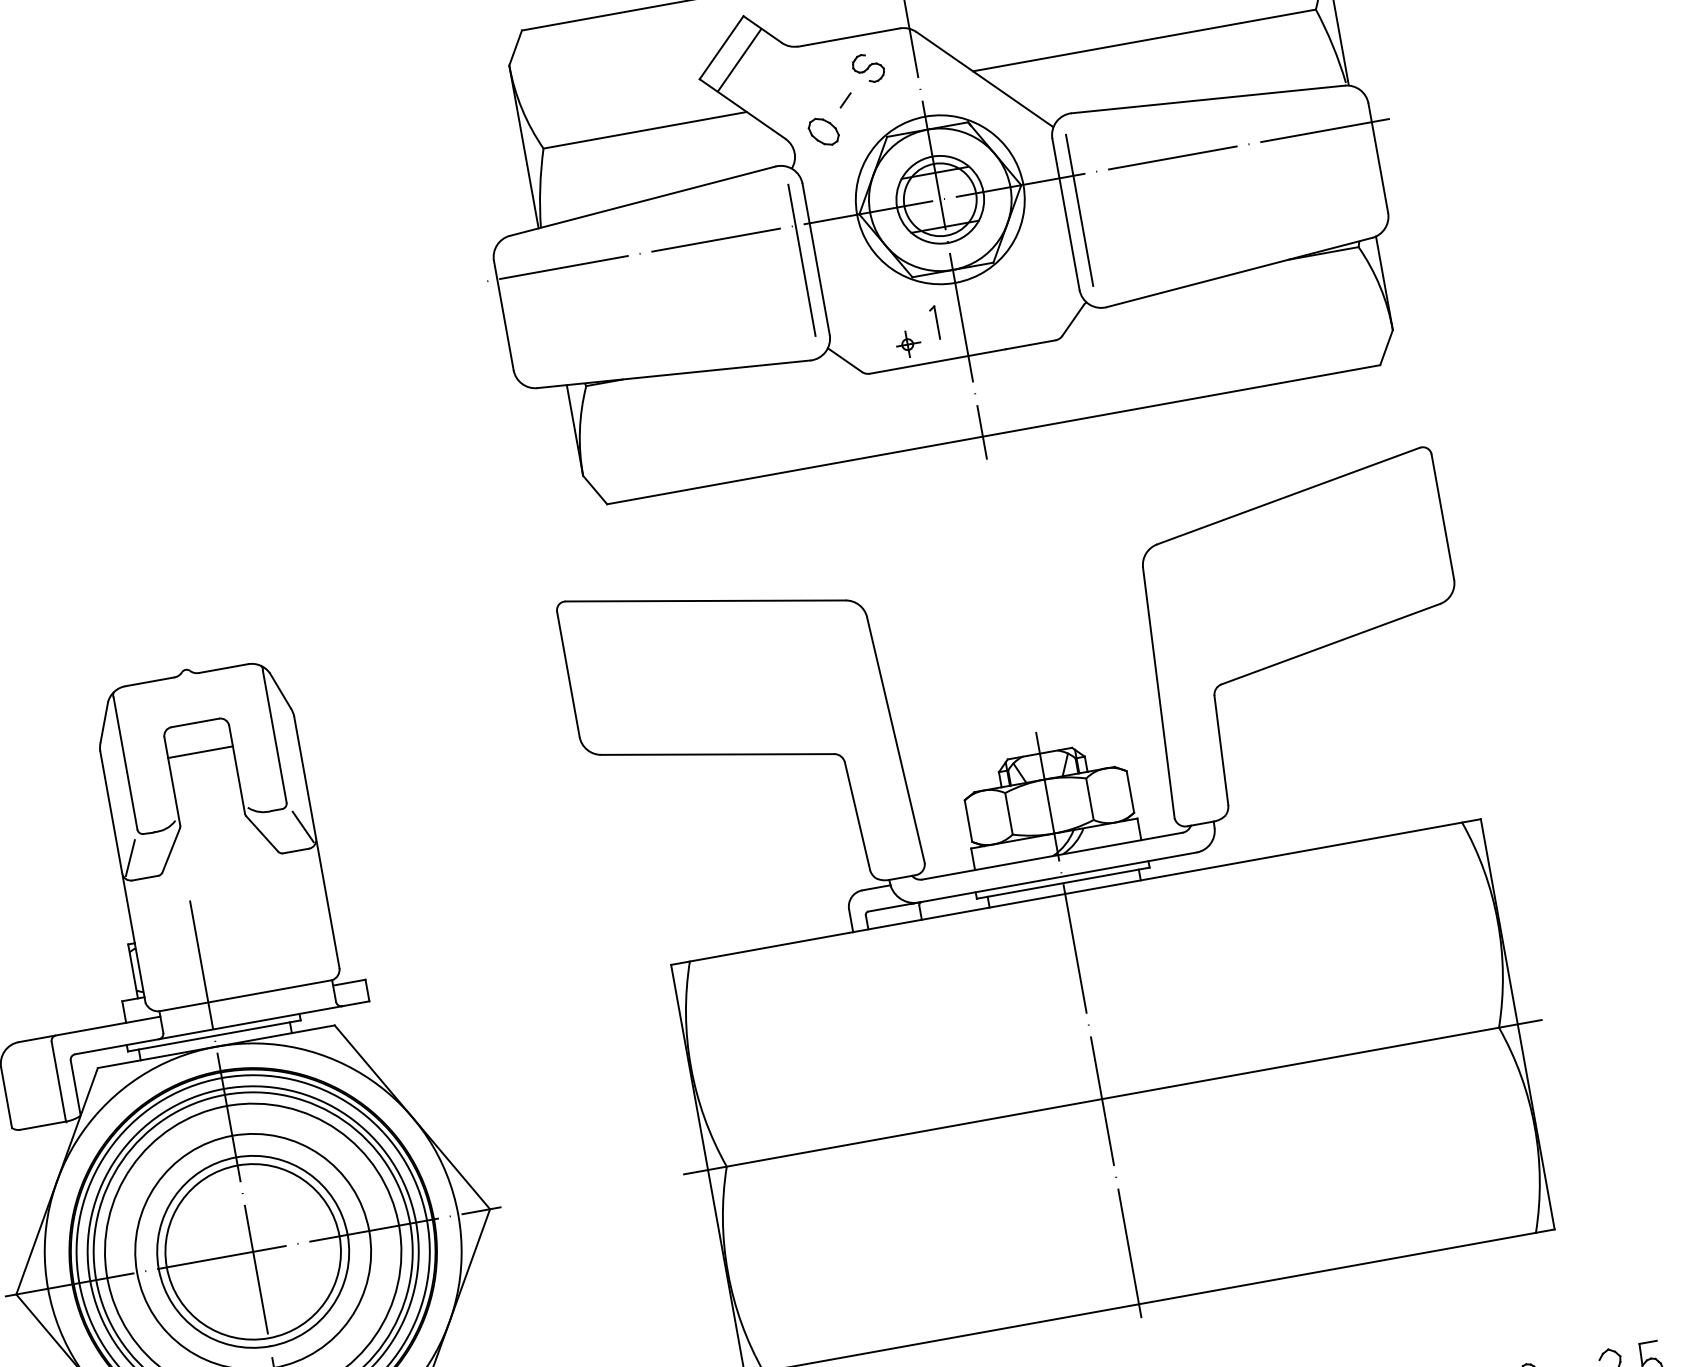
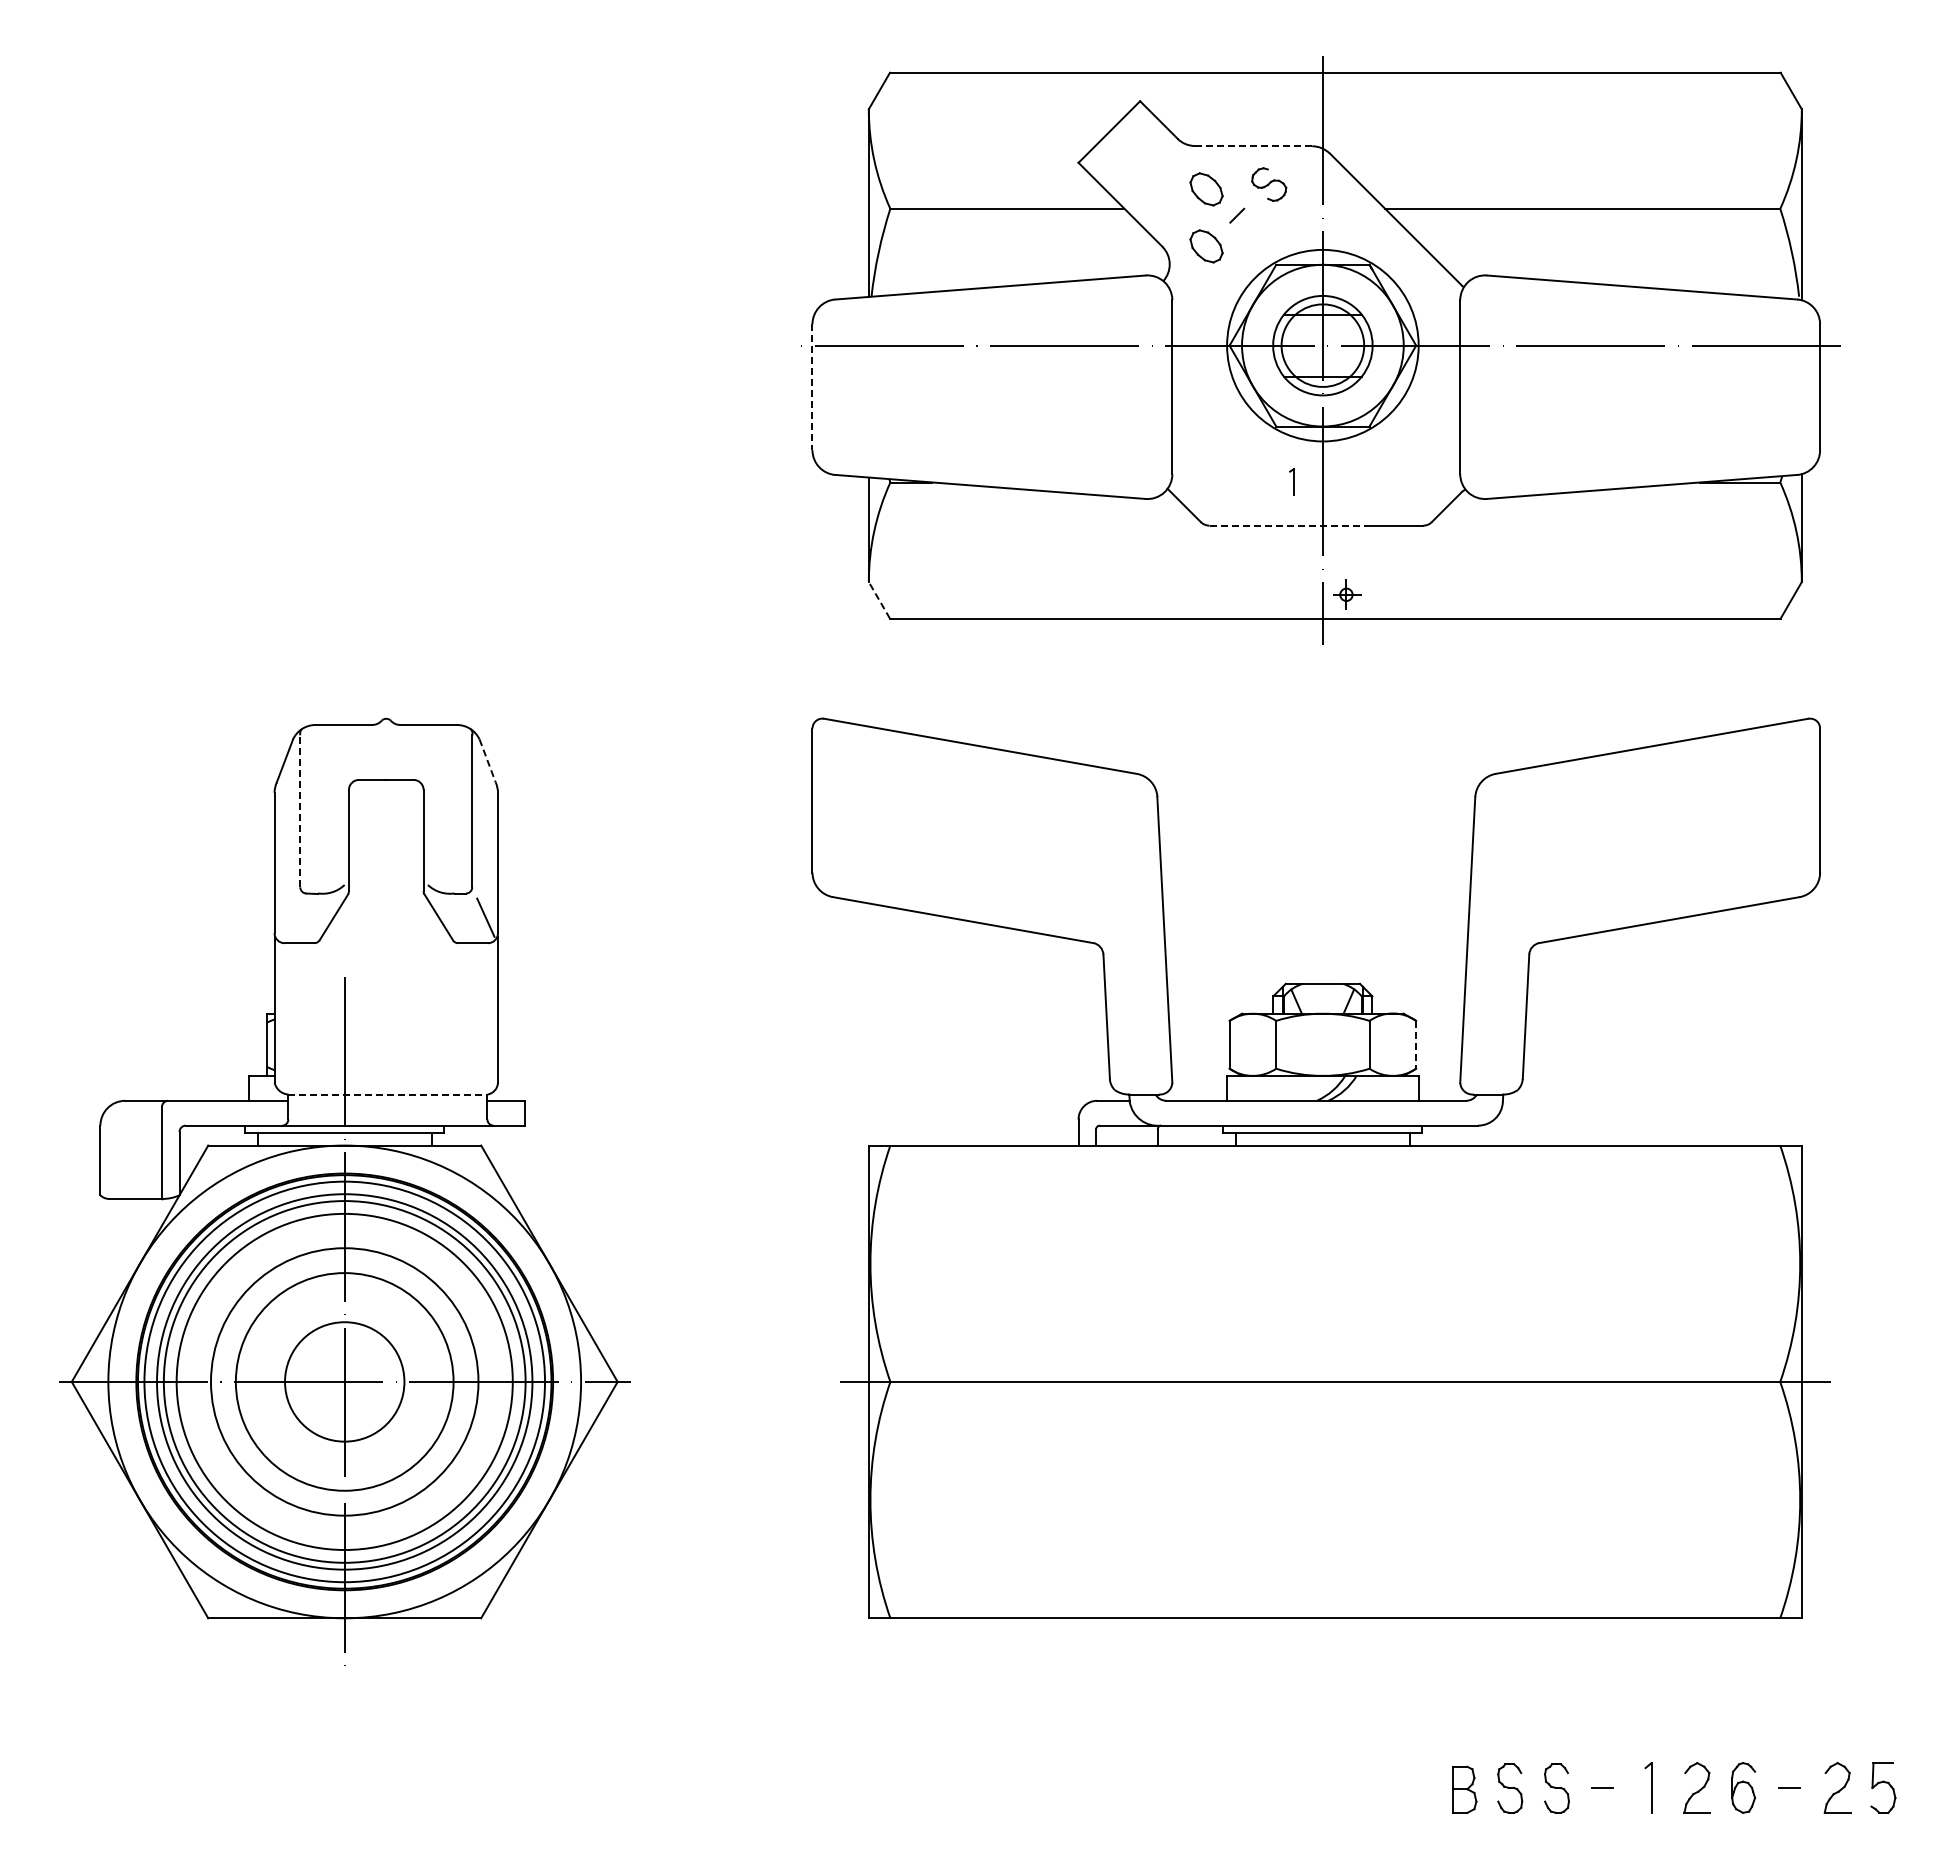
line: (848, 37) -> (1253, 146), solid -> dashed
line: (739, 60) -> (1126, 149), removed
part: (814, 82) -> (1206, 189), added
line: (1079, 210) -> (1476, 385), removed
line: (802, 260) -> (1156, 385), removed
line: (503, 315) -> (812, 387), solid -> dashed
part: (934, 322) -> (1291, 481), size x0.7
part: (908, 344) -> (1347, 594), moved
line: (938, 361) -> (1288, 525), solid -> dashed
line: (595, 489) -> (879, 599), solid -> dashed
line: (280, 690) -> (487, 760), solid -> dashed
line: (199, 752) -> (385, 813), removed
line: (125, 762) -> (300, 810), solid -> dashed
line: (1130, 791) -> (1416, 1044), solid -> dashed
line: (130, 857) -> (286, 917), removed
line: (245, 995) -> (387, 1094), solid -> dashed
line: (1089, 1028) -> (1322, 1300), removed
circle: (252, 1251) -> (344, 1381), size x0.6

